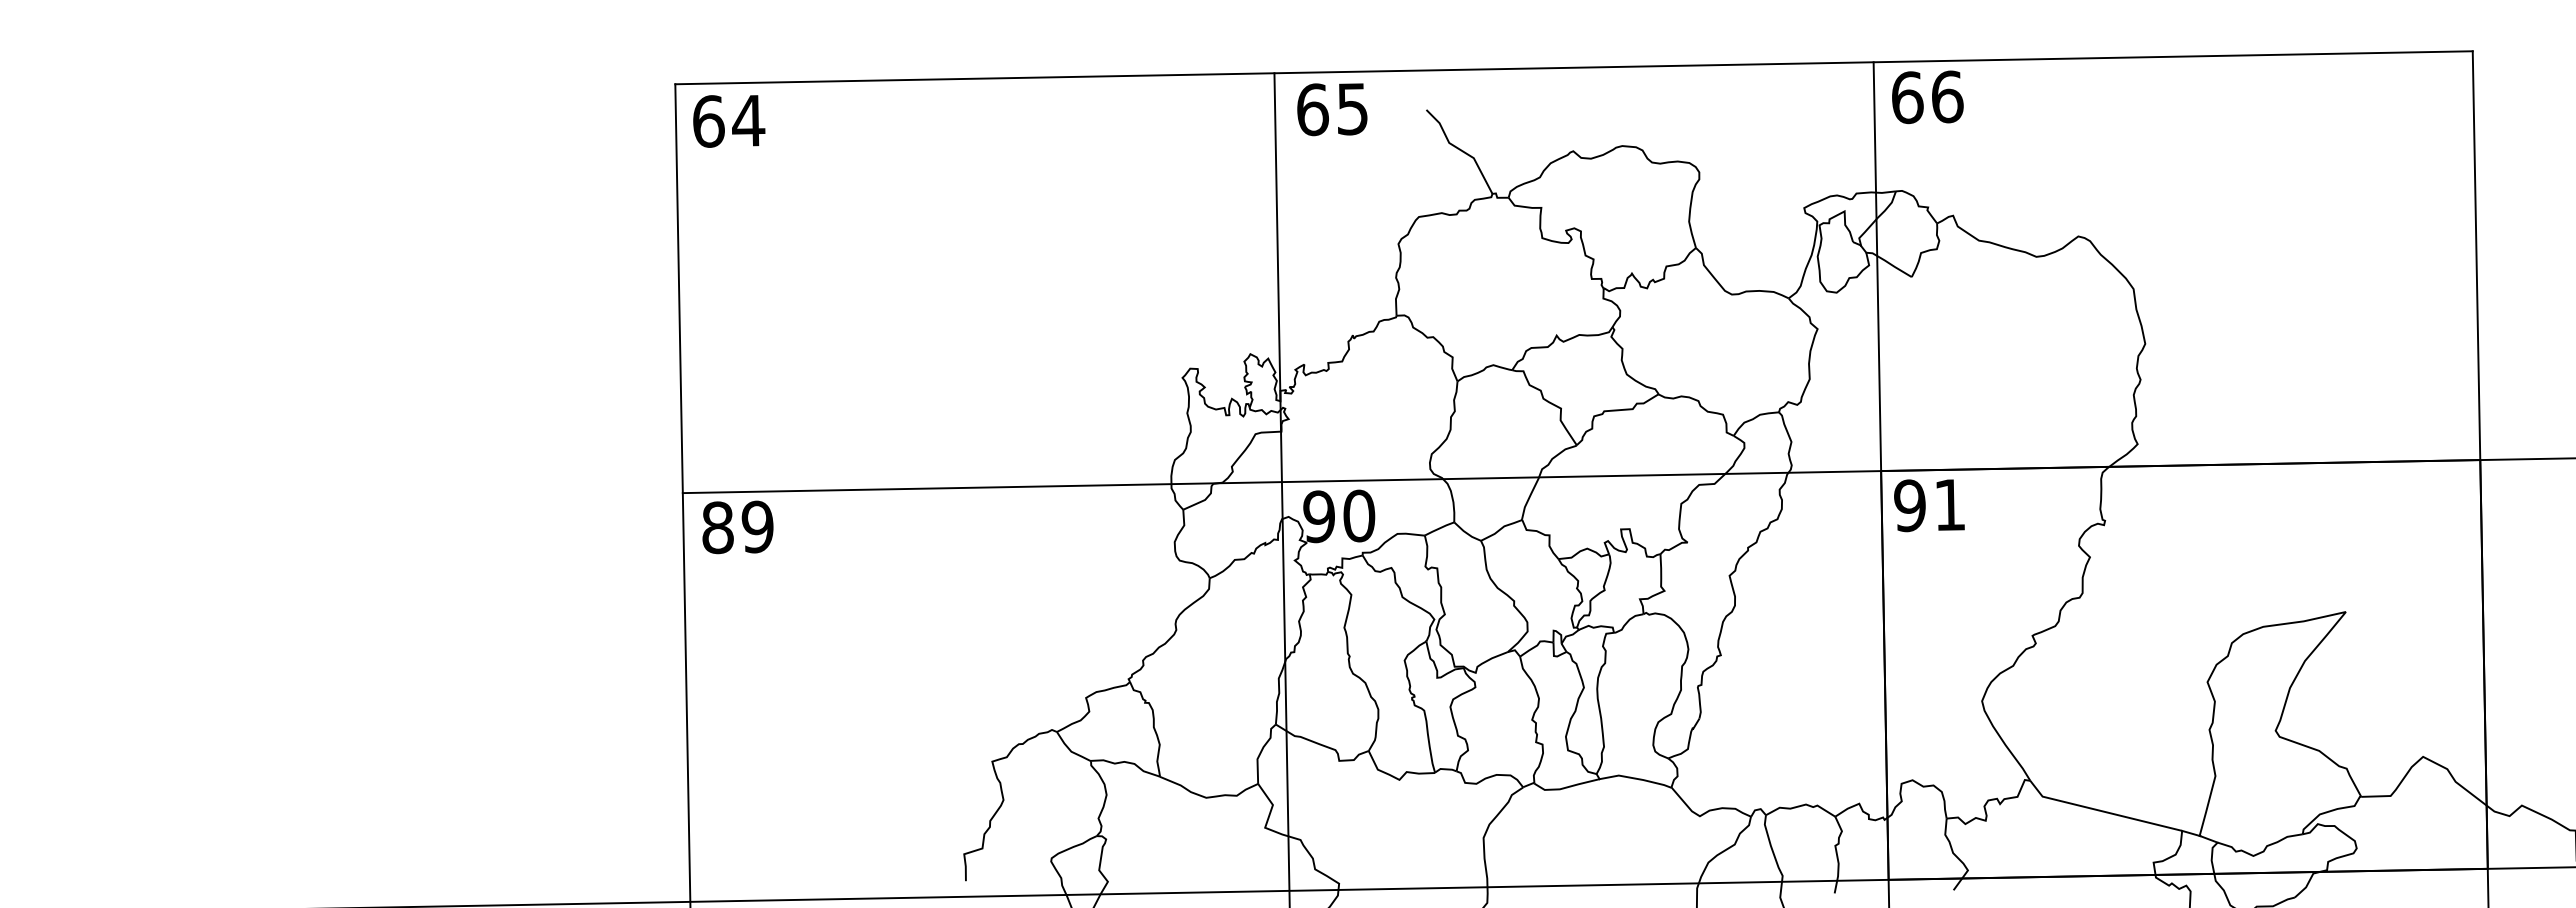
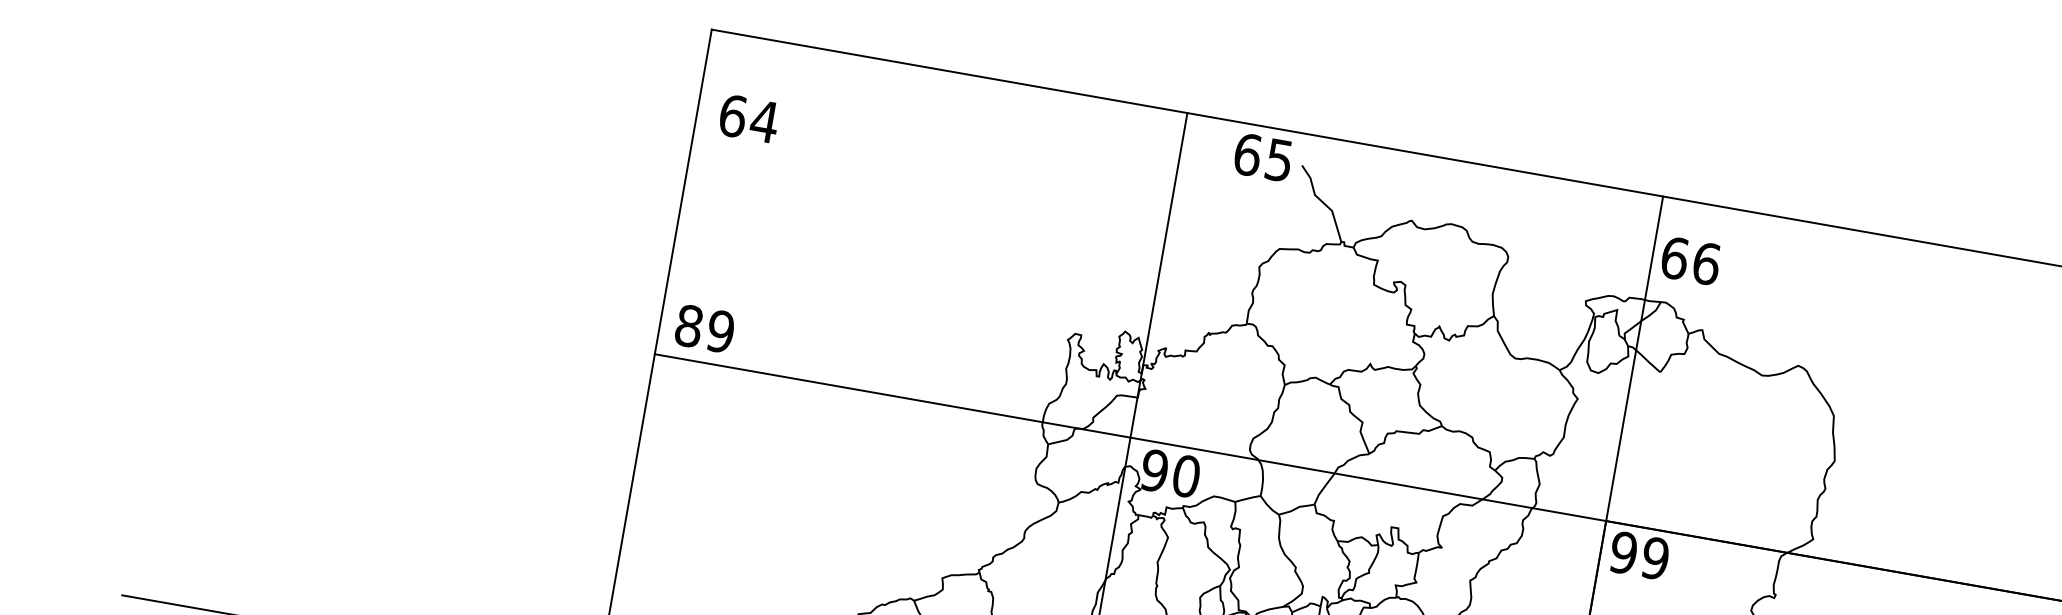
text: (1927, 97) -> (1690, 261), moved
text: (1332, 109) -> (1263, 157), moved
text: (729, 121) -> (749, 119), moved
text: (1949, 504) -> (1655, 558), 91 -> 99
text: (737, 527) -> (704, 328), moved

